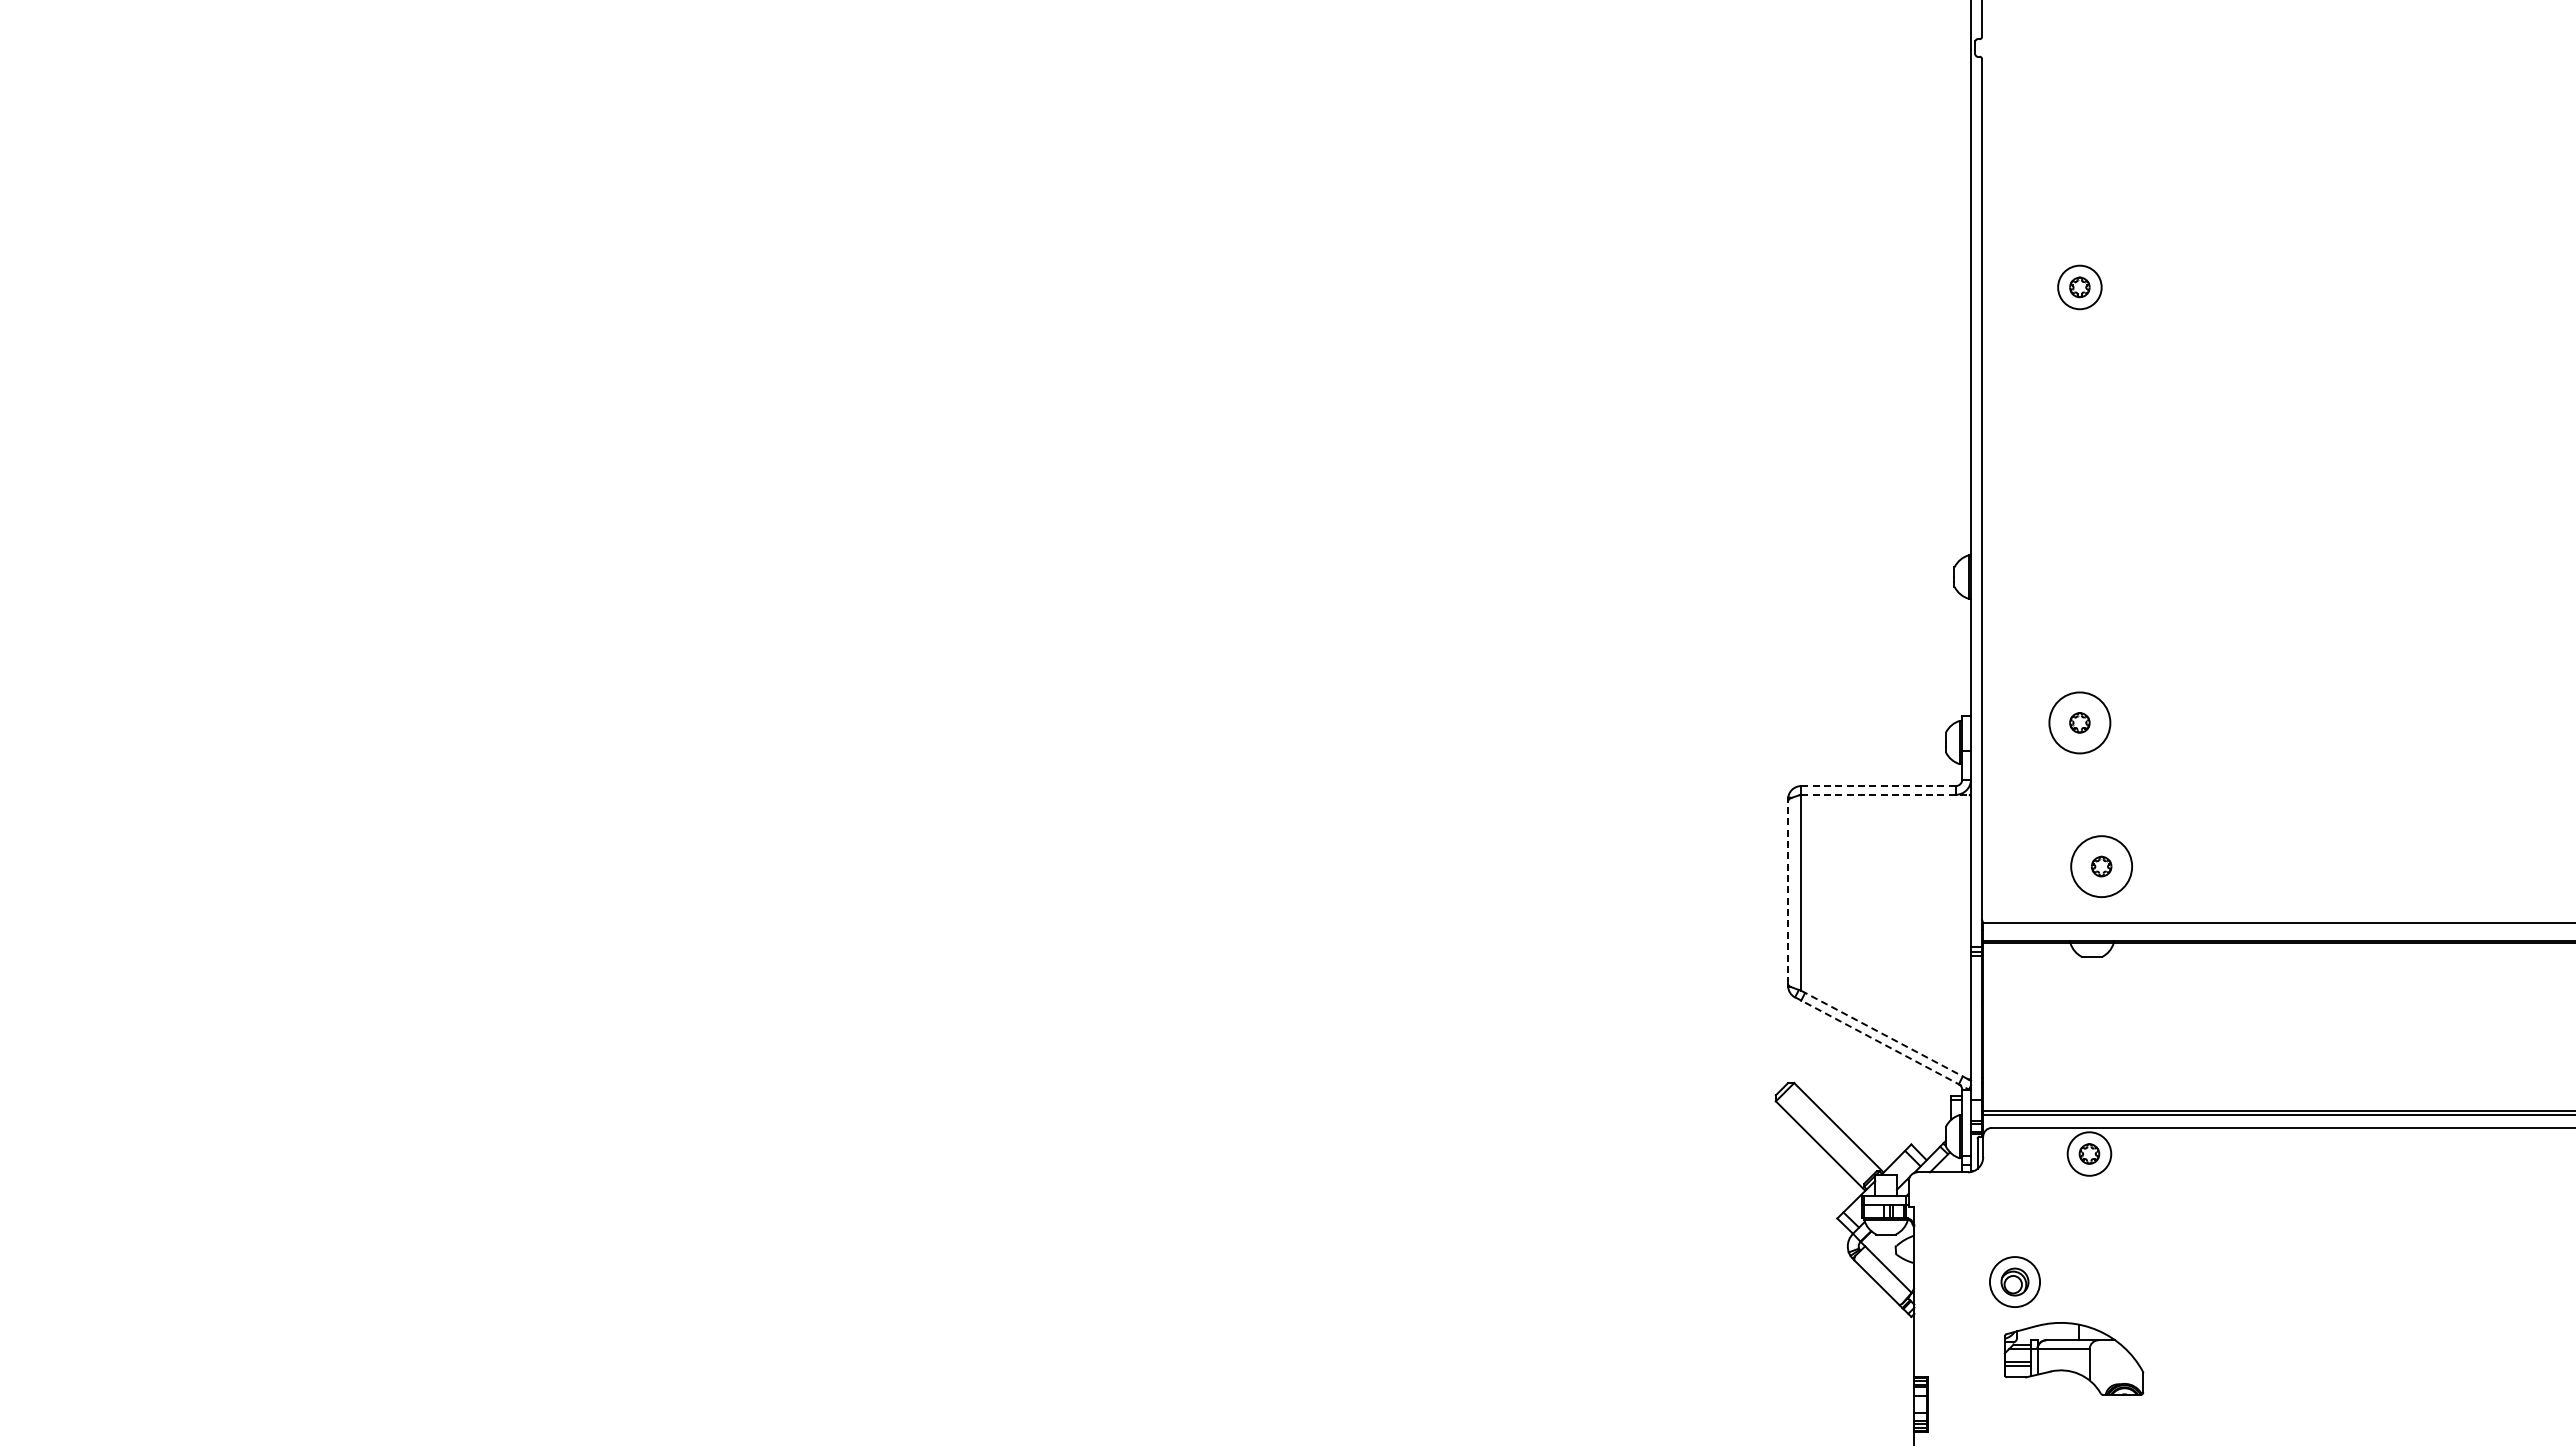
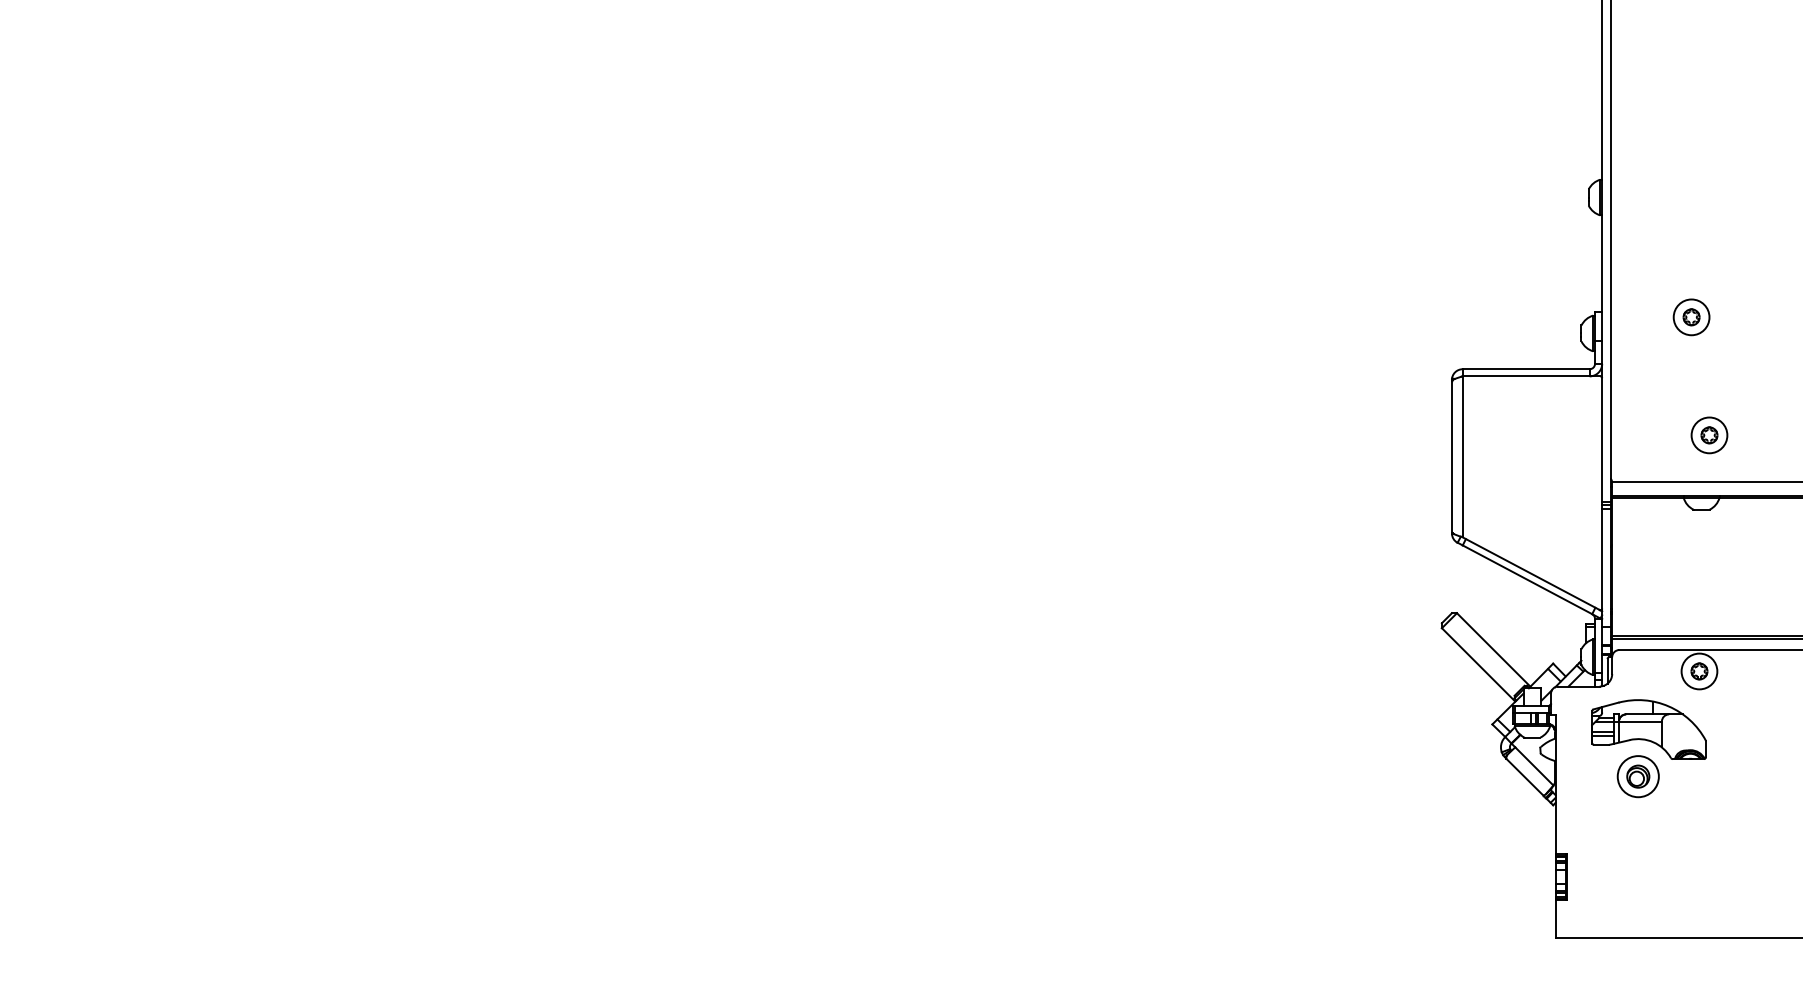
circle: (2079, 722) -> (1691, 317), size x0.71
line: (1878, 786) -> (1526, 369), dashed -> solid
line: (1885, 794) -> (1531, 376), dashed -> solid
circle: (2101, 866) -> (1709, 435), size x0.71
line: (1788, 892) -> (1452, 456), dashed -> solid
line: (1884, 1034) -> (1531, 573), dashed -> solid
line: (1883, 1044) -> (1530, 581), dashed -> solid
part: (2073, 1358) -> (1648, 729), moved

